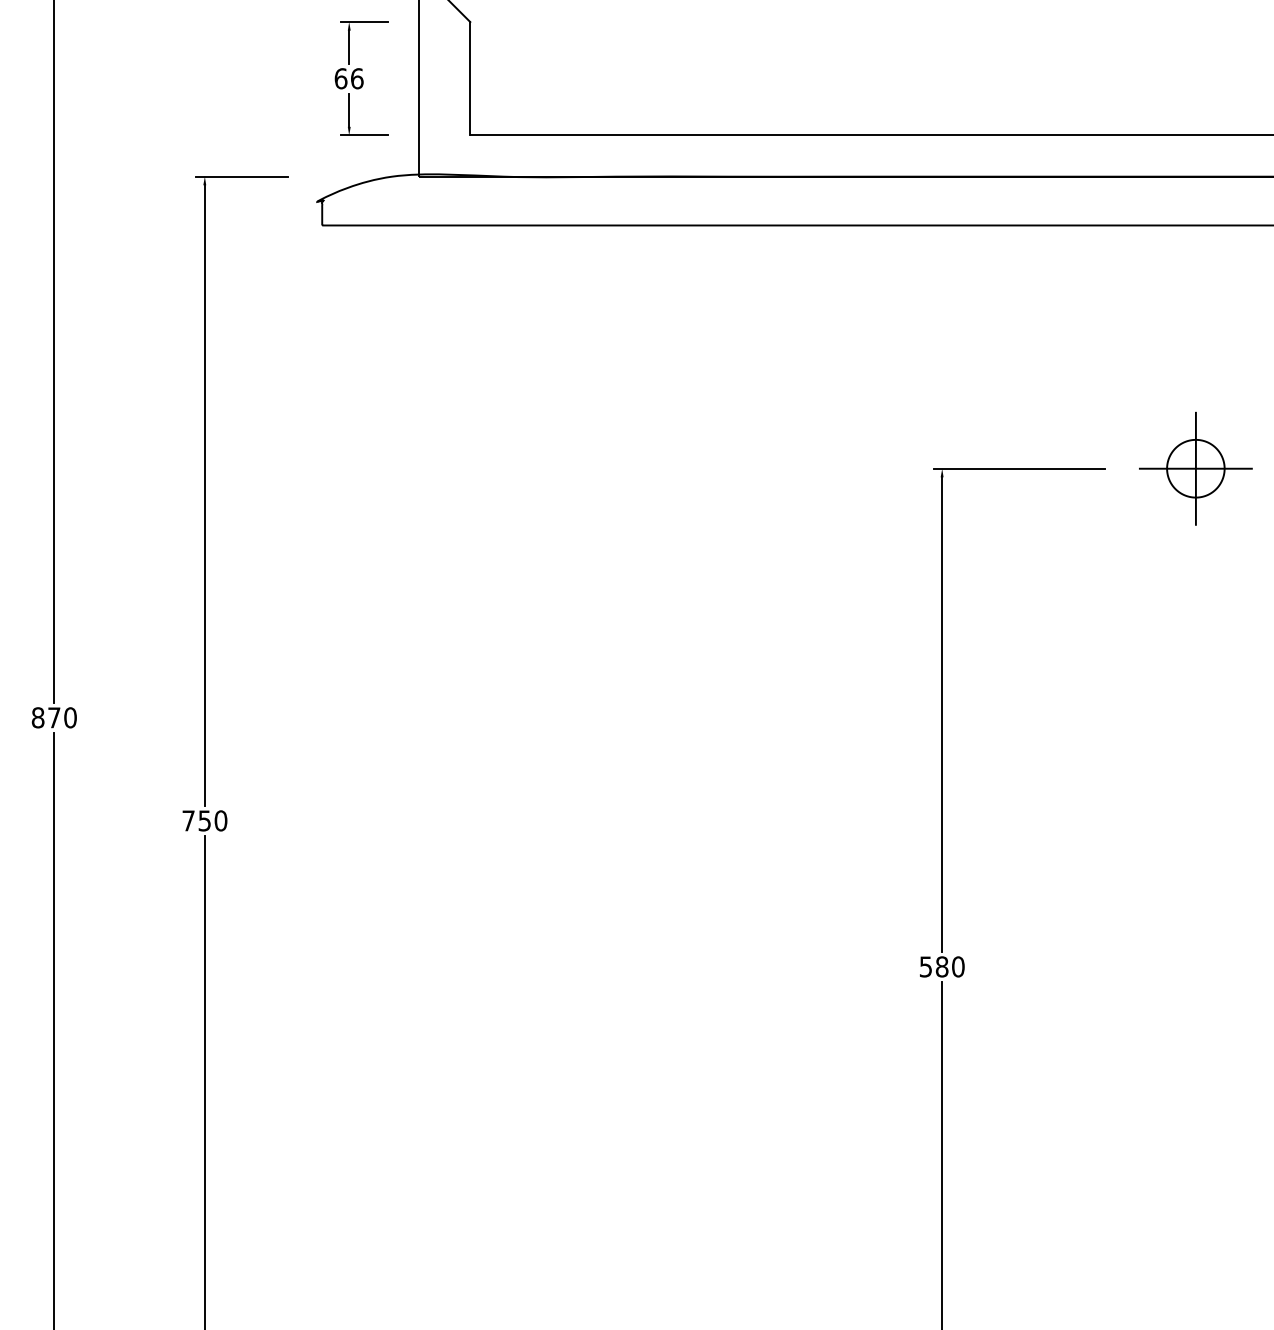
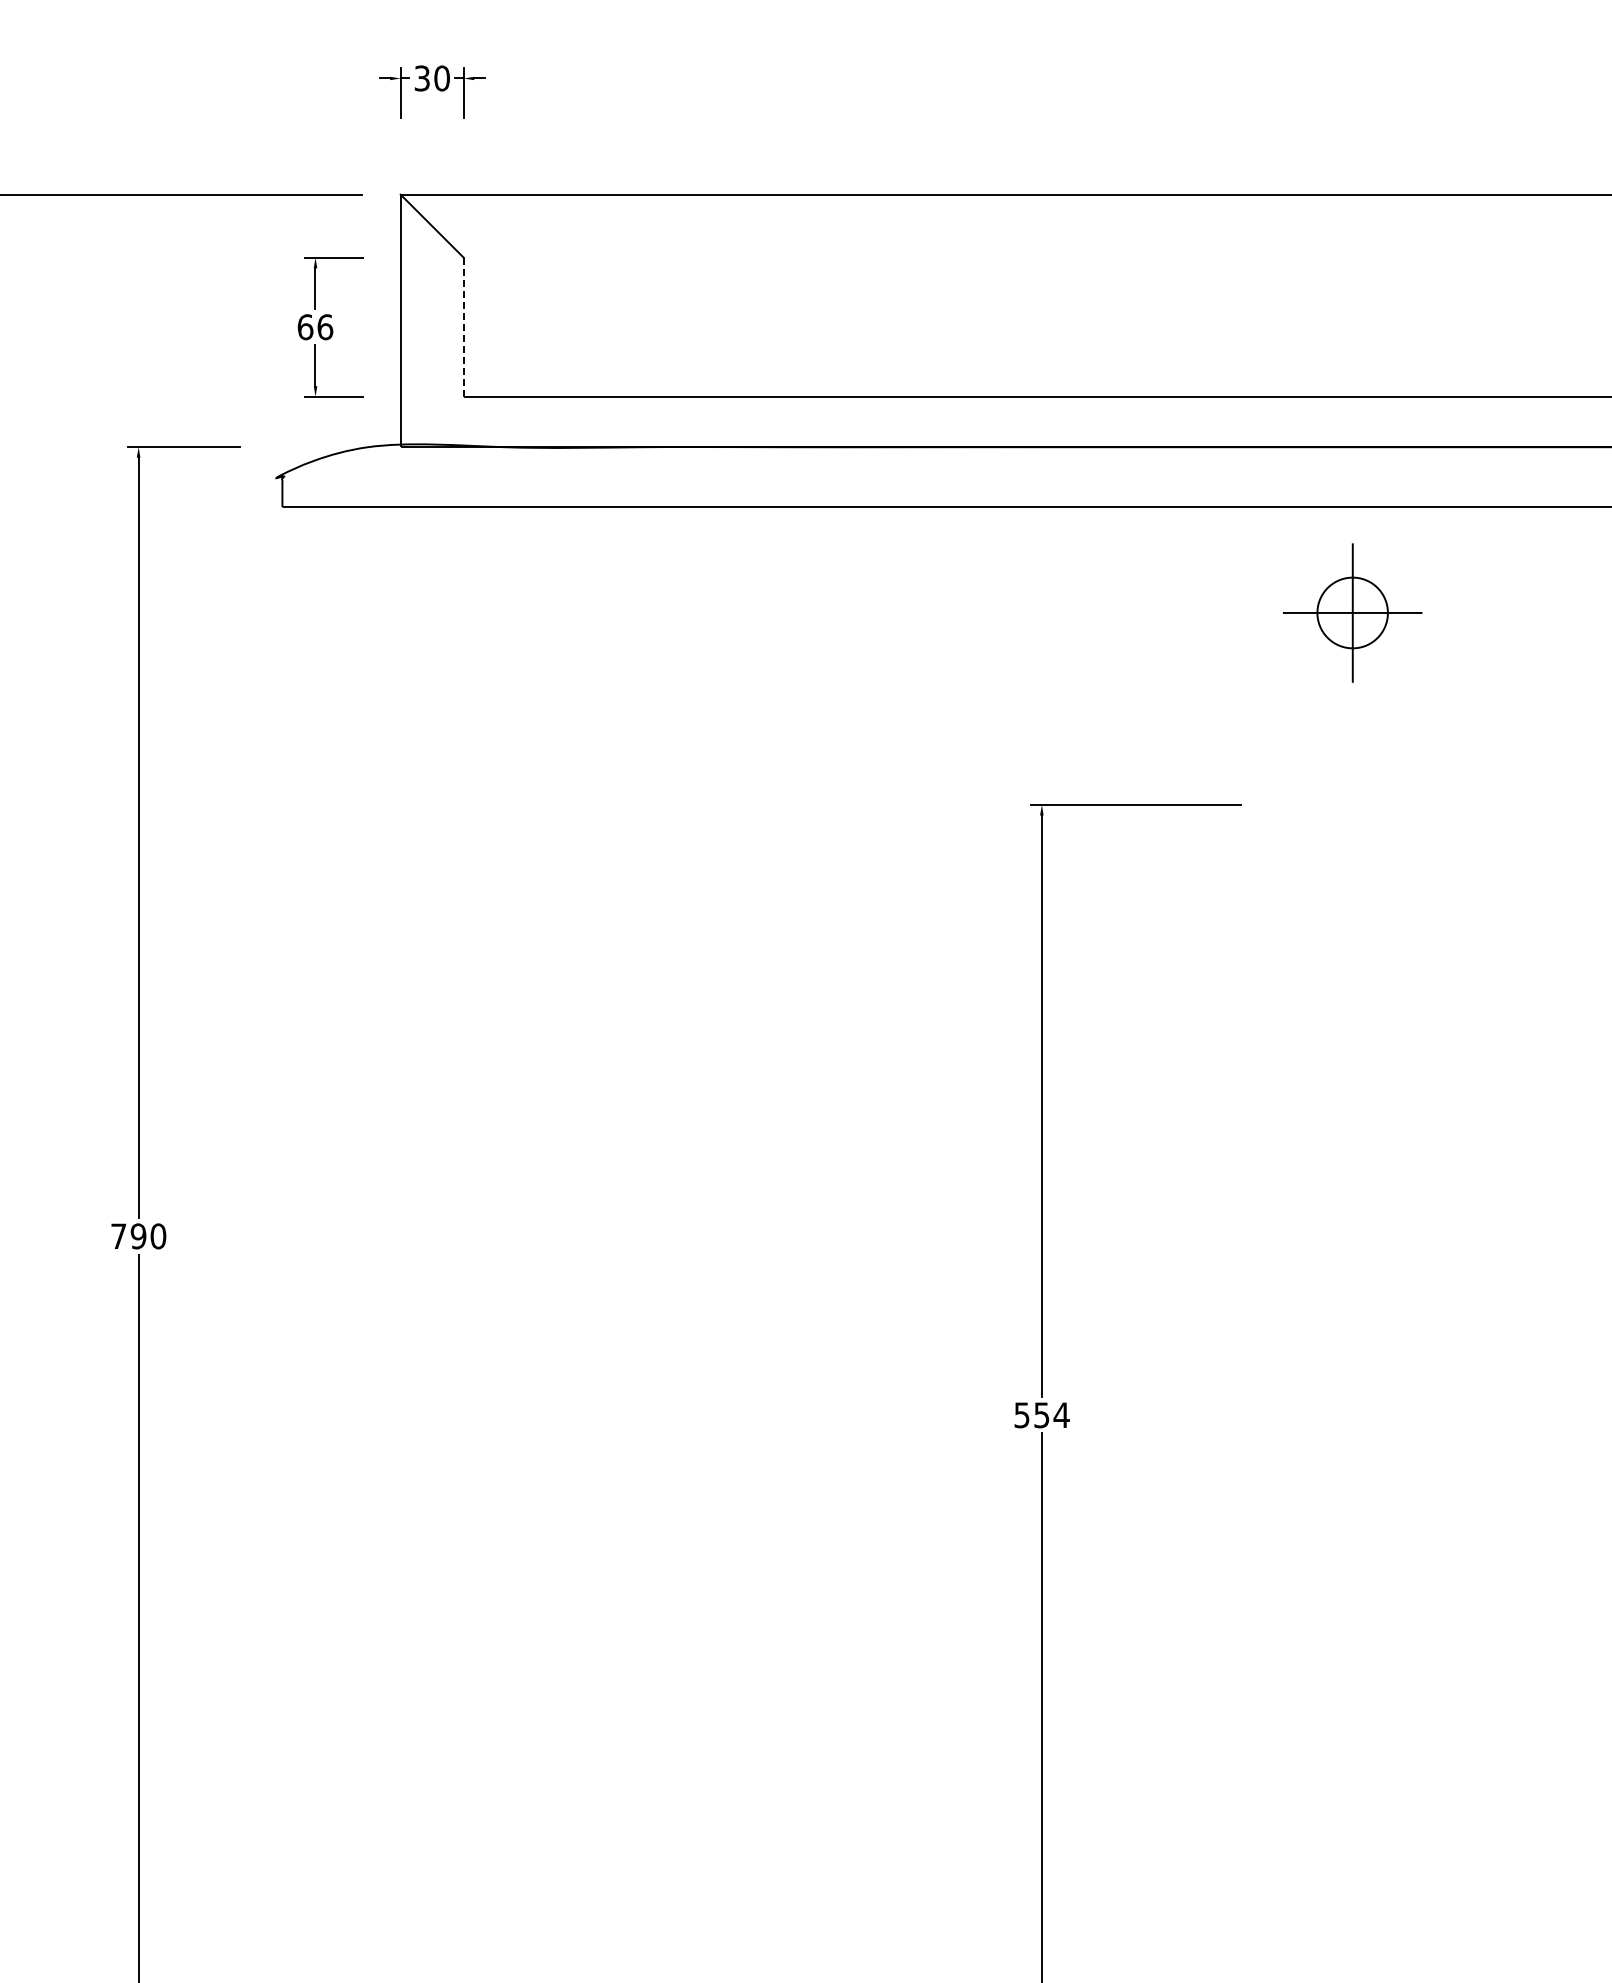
line: (470, 78) -> (463, 326), solid -> dashed
part: (1195, 468) -> (1352, 612), moved
text: (204, 820) -> (138, 1236), 750 -> 790
text: (950, 967) -> (1051, 1415), 580 -> 554

